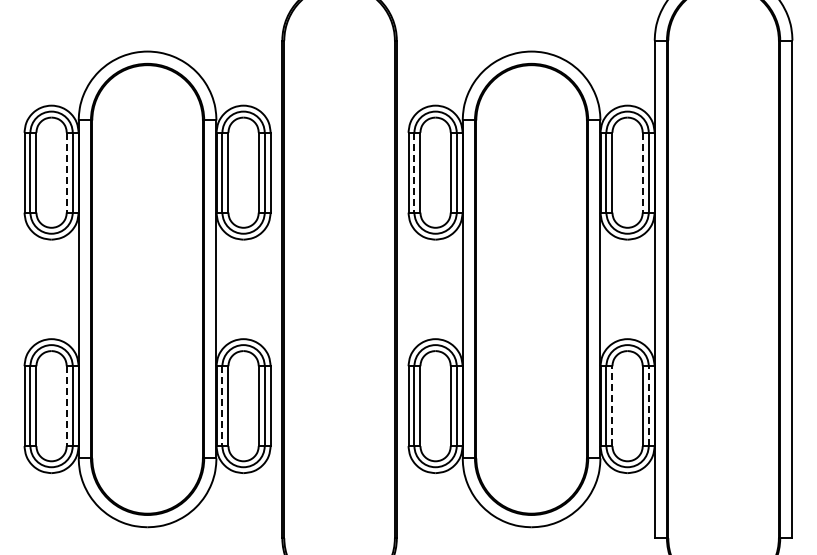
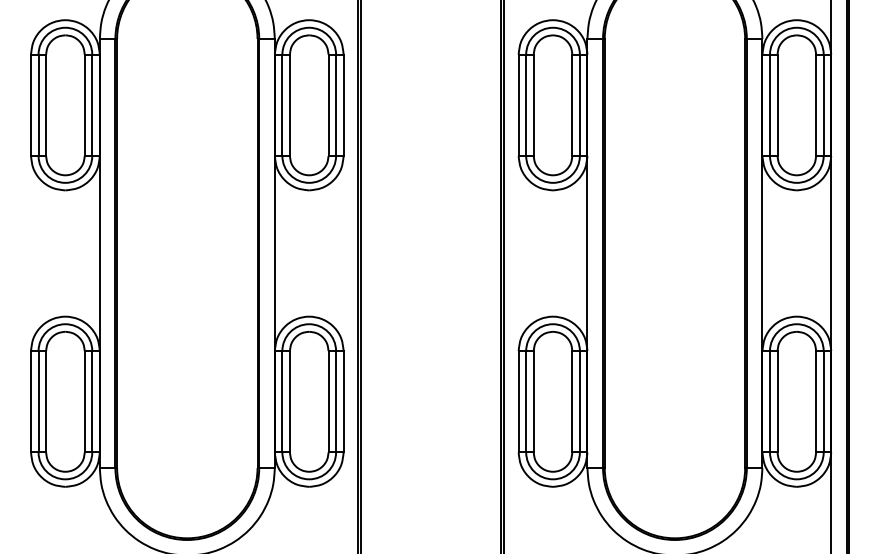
line: (66, 172) -> (84, 105), dashed -> solid
line: (414, 172) -> (526, 105), dashed -> solid
line: (642, 172) -> (815, 105), dashed -> solid
line: (66, 406) -> (84, 402), dashed -> solid
line: (222, 406) -> (282, 402), dashed -> solid
line: (612, 406) -> (777, 402), dashed -> solid
line: (648, 406) -> (823, 402), dashed -> solid

